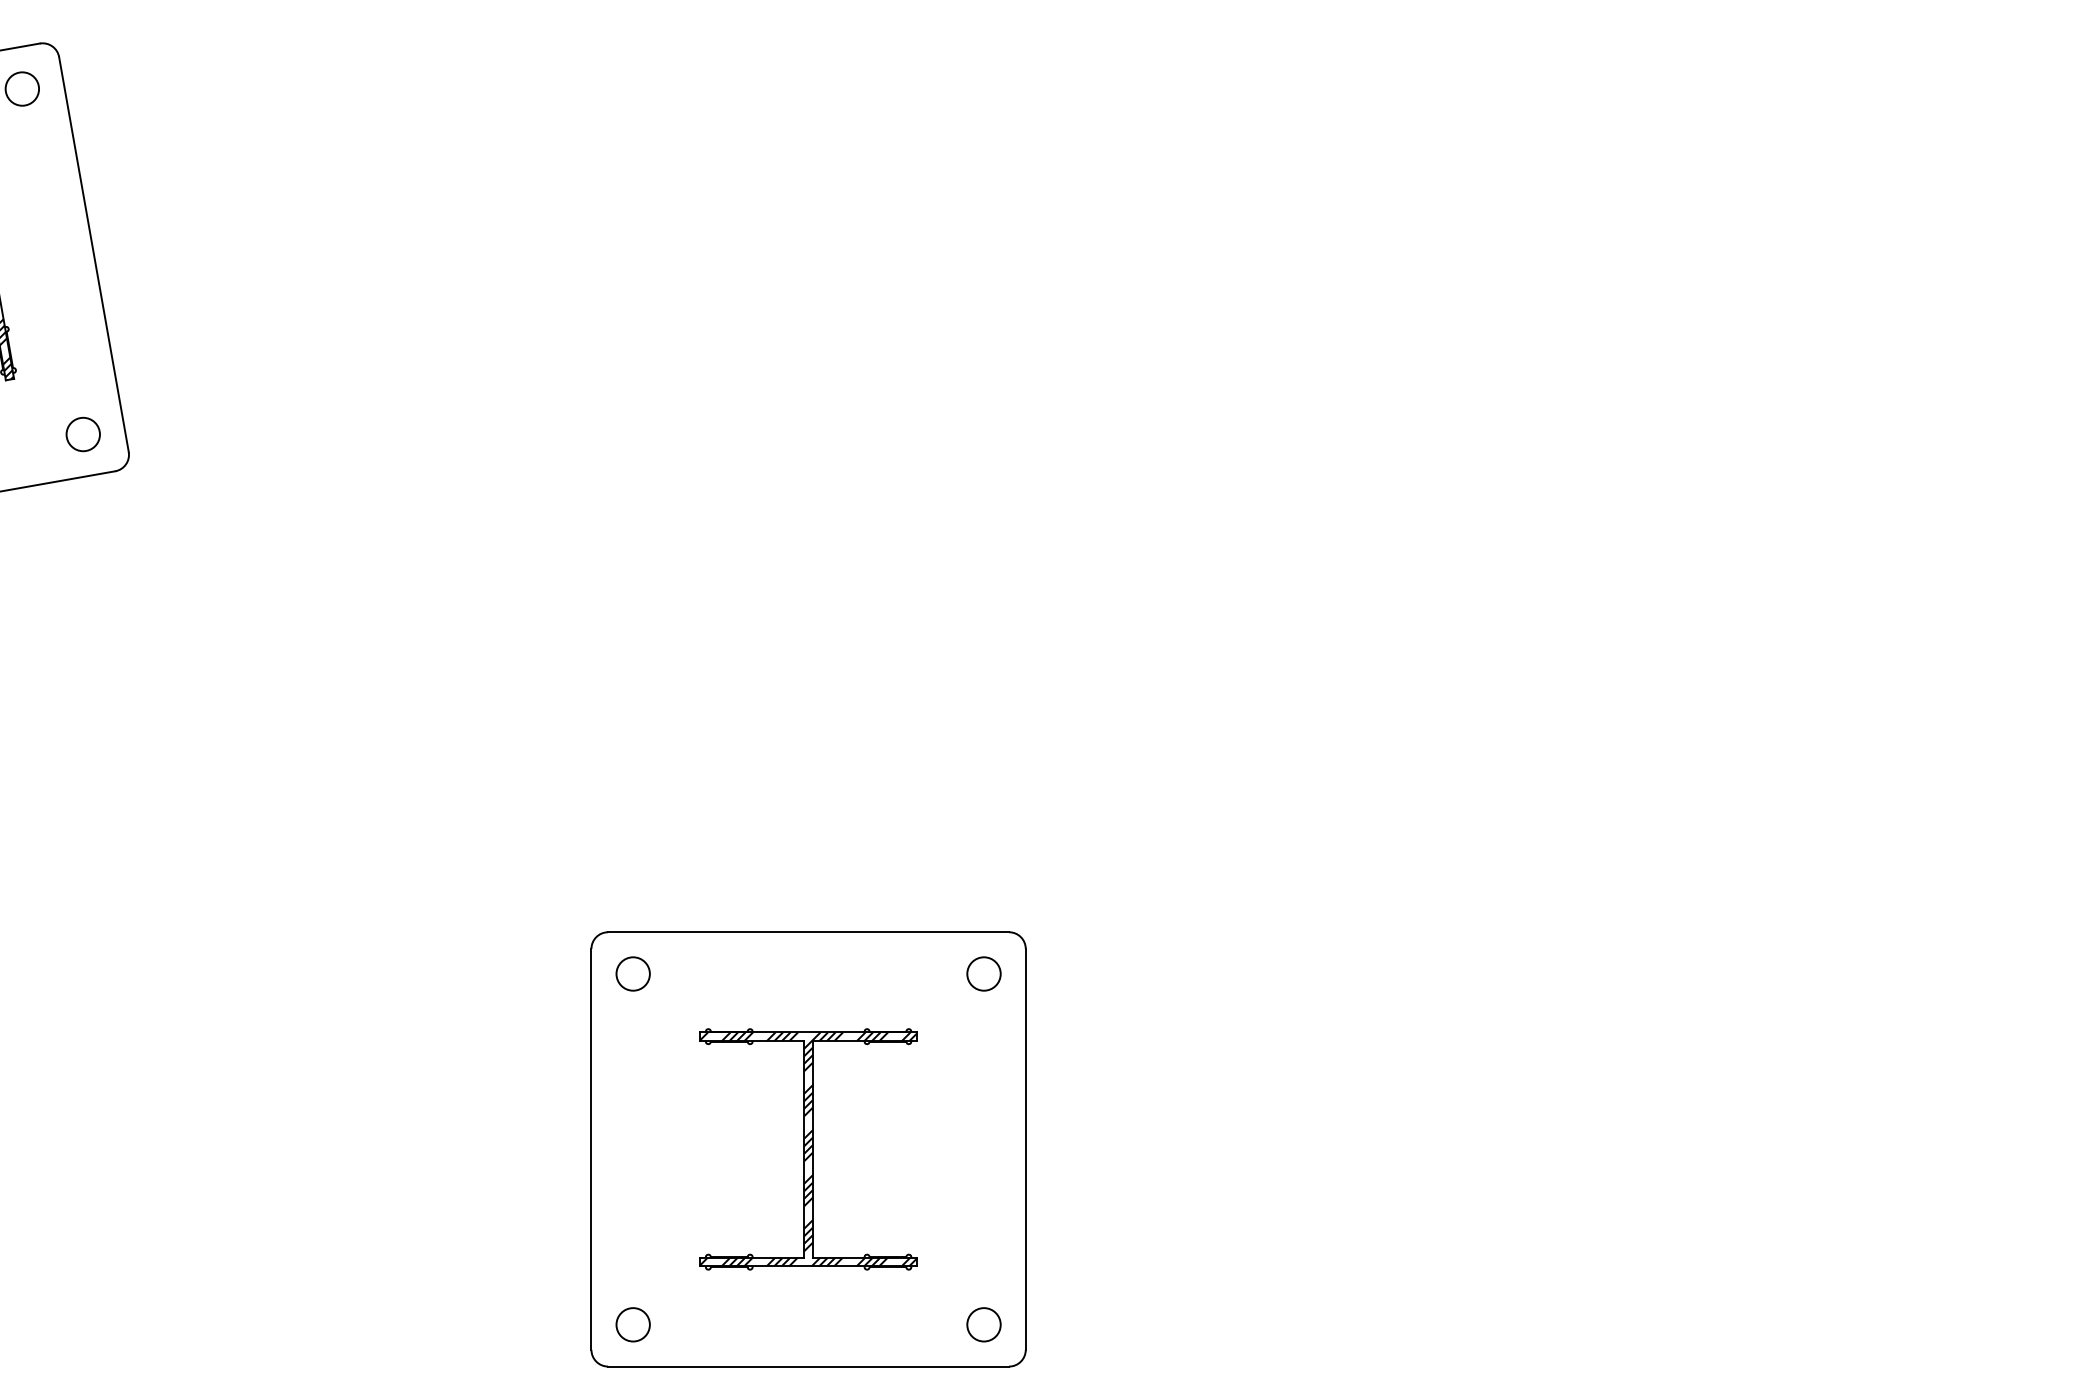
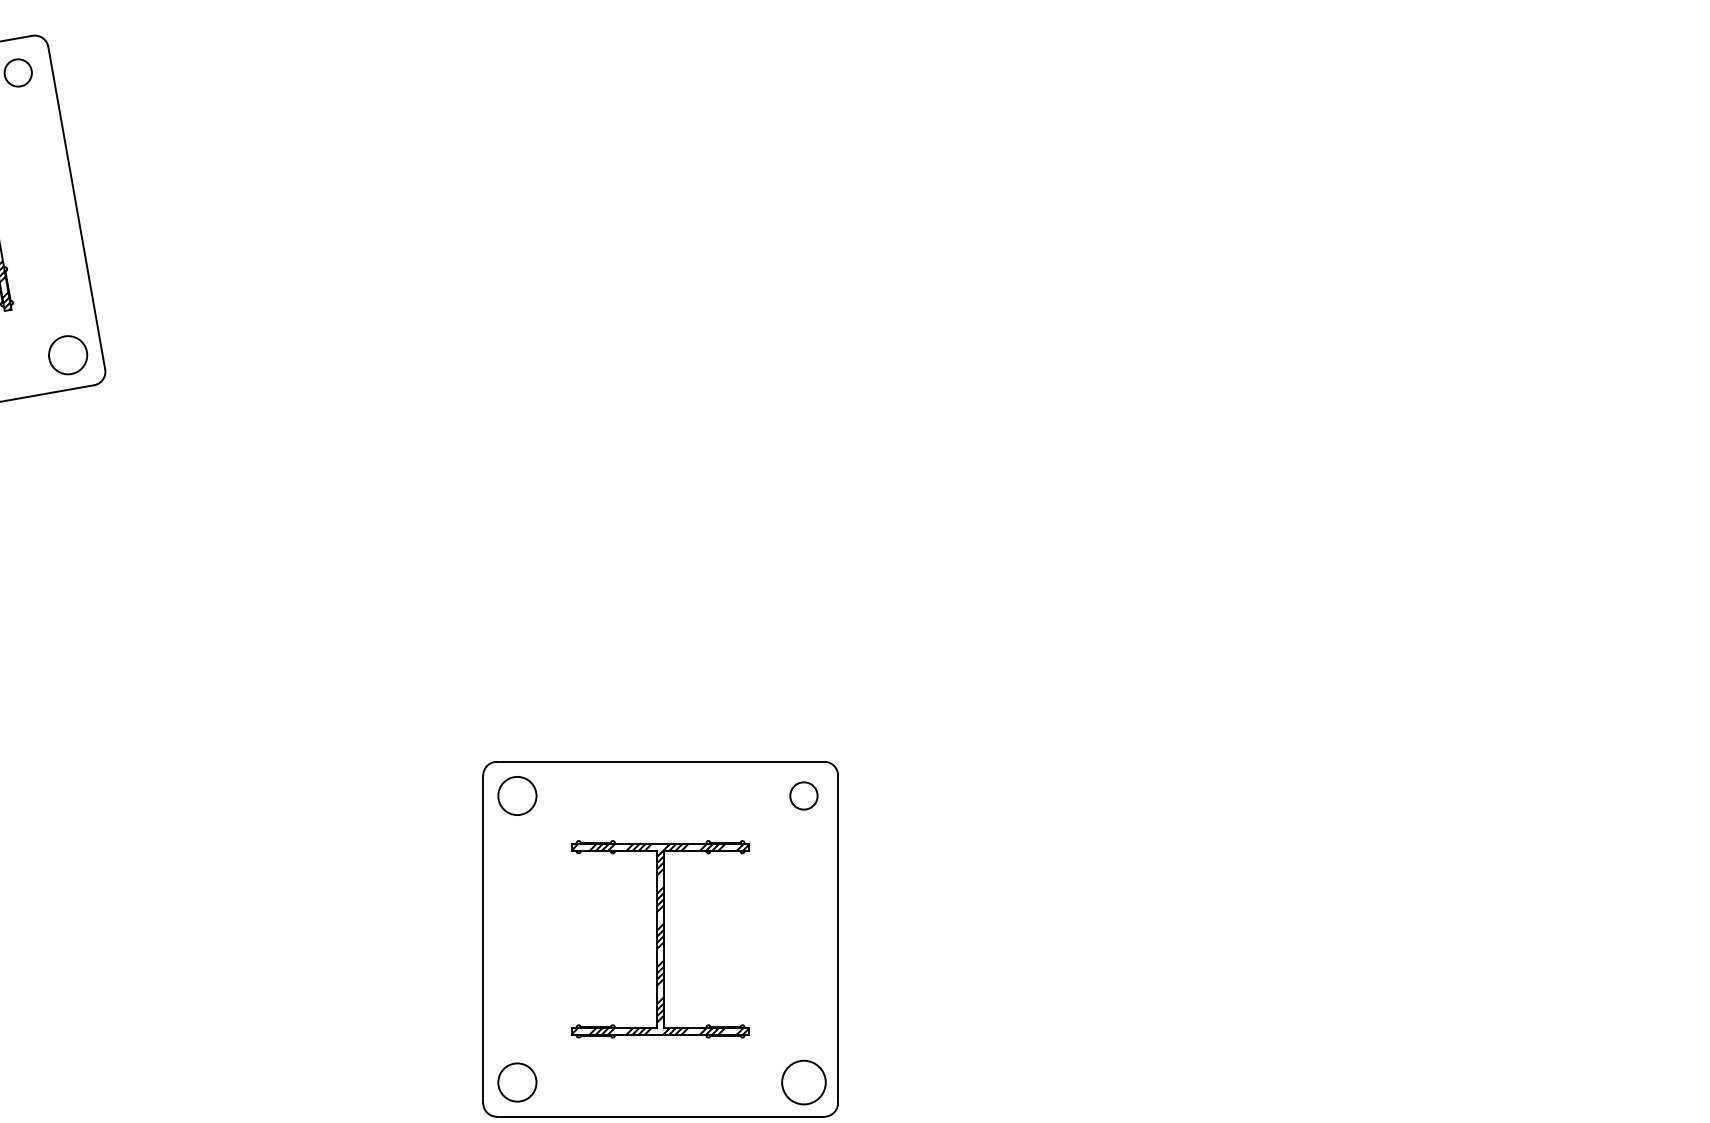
circle: (82, 434) -> (67, 355), size x1.4
circle: (632, 973) -> (516, 795), size x1.4
circle: (632, 1324) -> (516, 1082), size x1.4
circle: (983, 1324) -> (803, 1082), size x1.6

